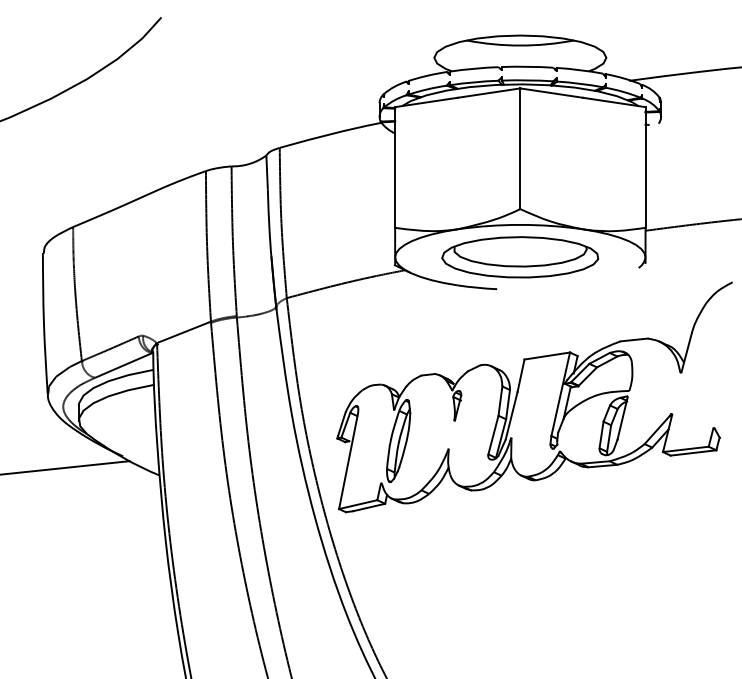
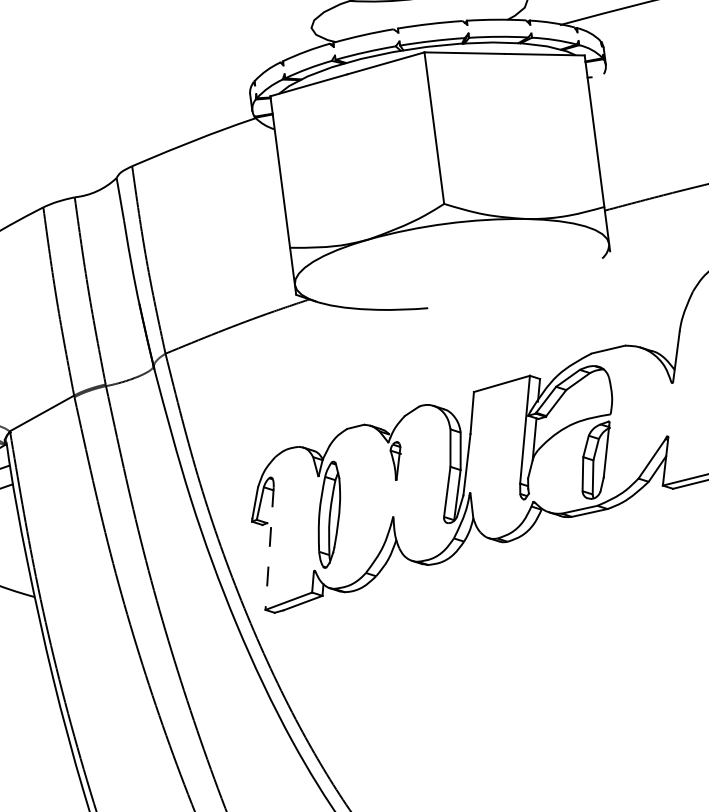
part: (520, 257) -> (452, 264), removed
line: (348, 462) -> (269, 549), solid -> dashed

